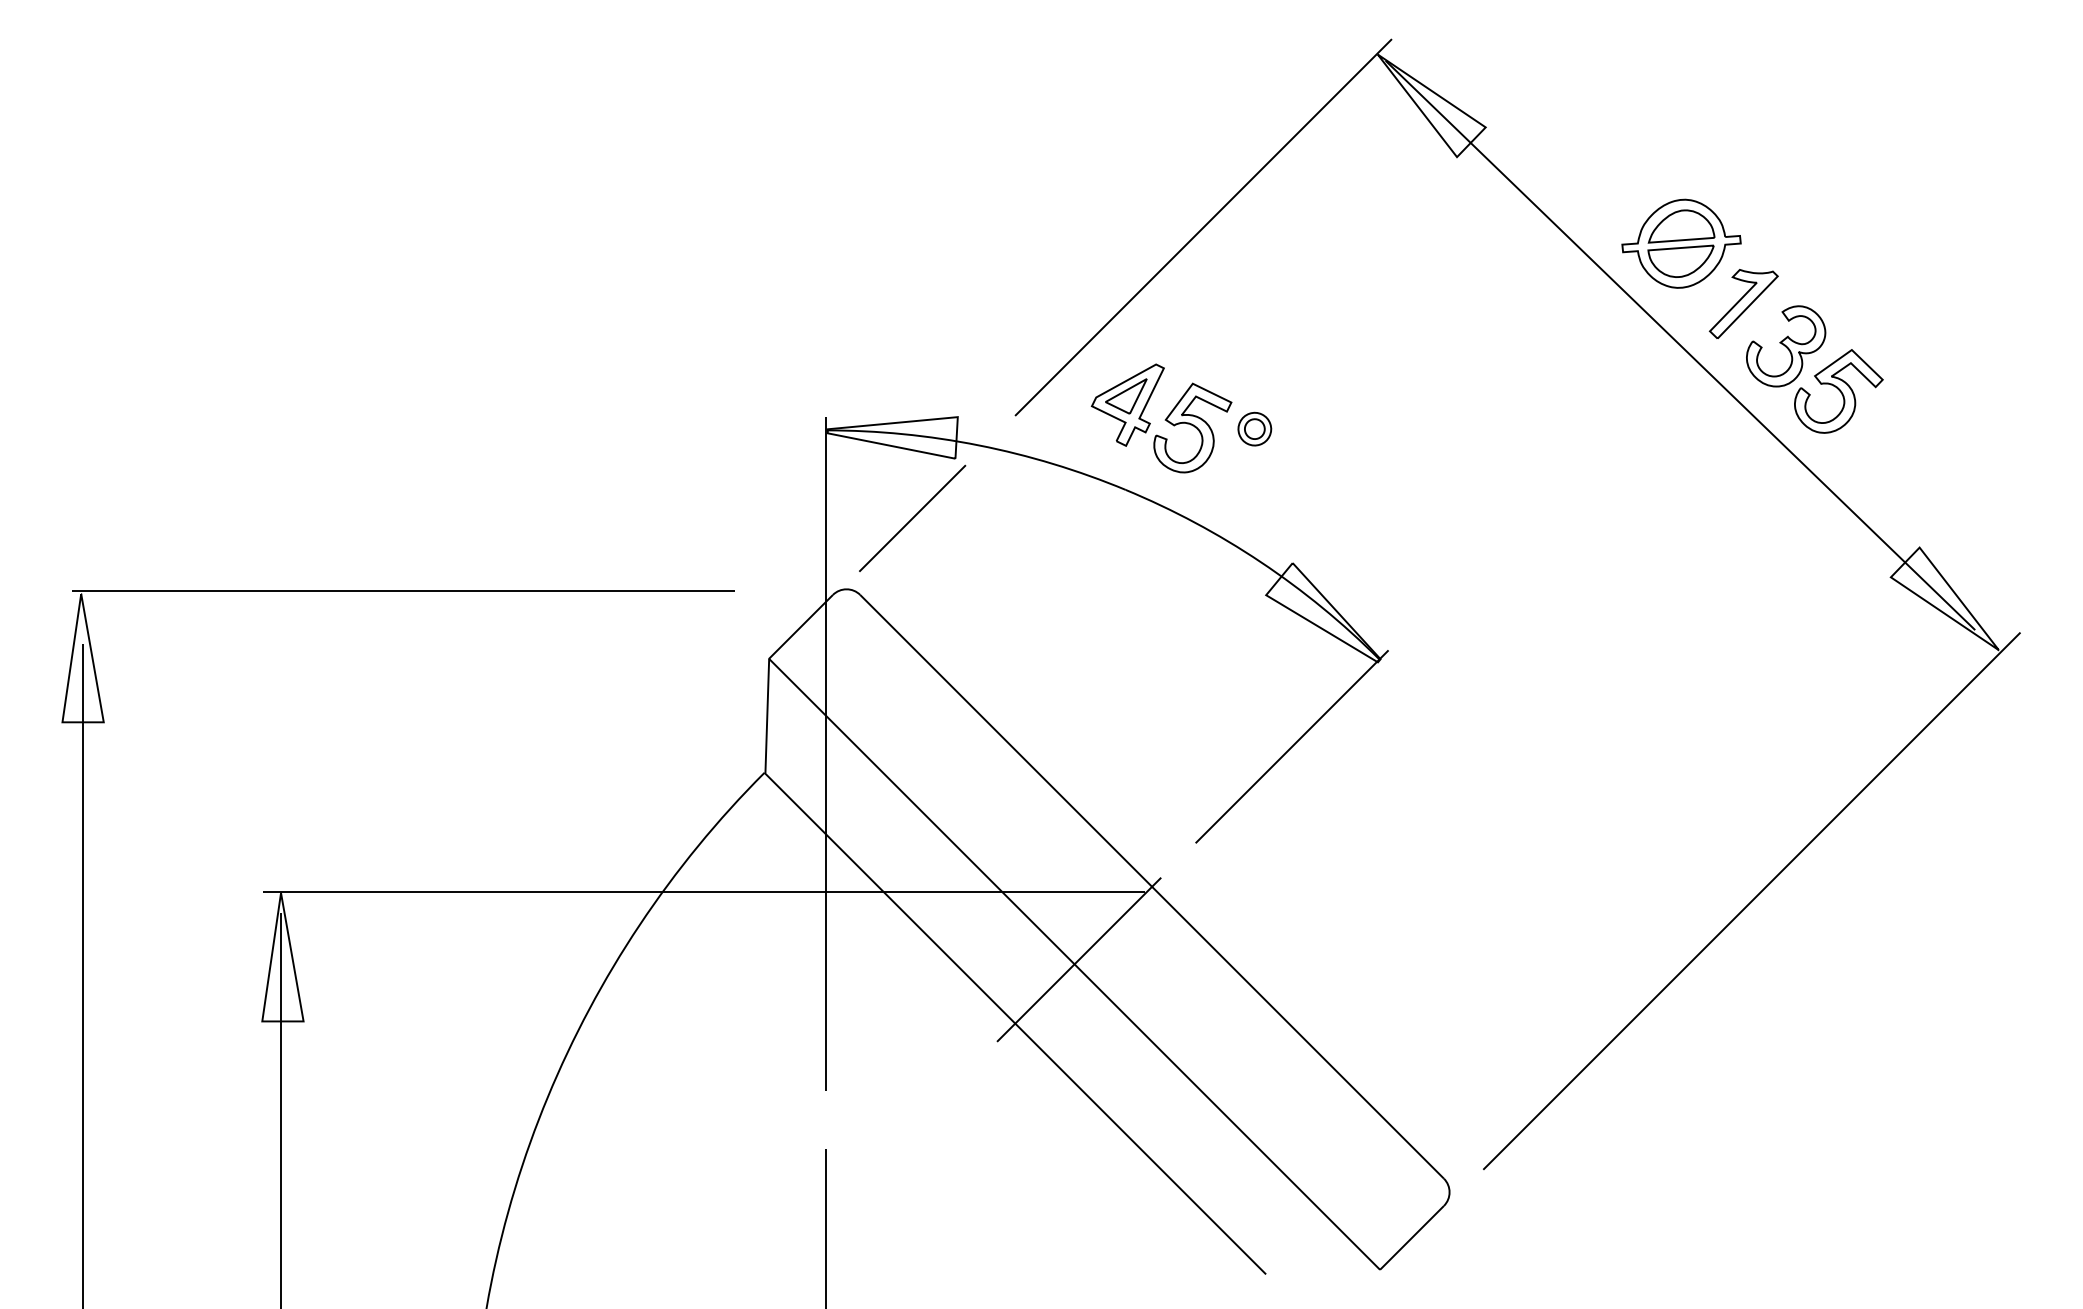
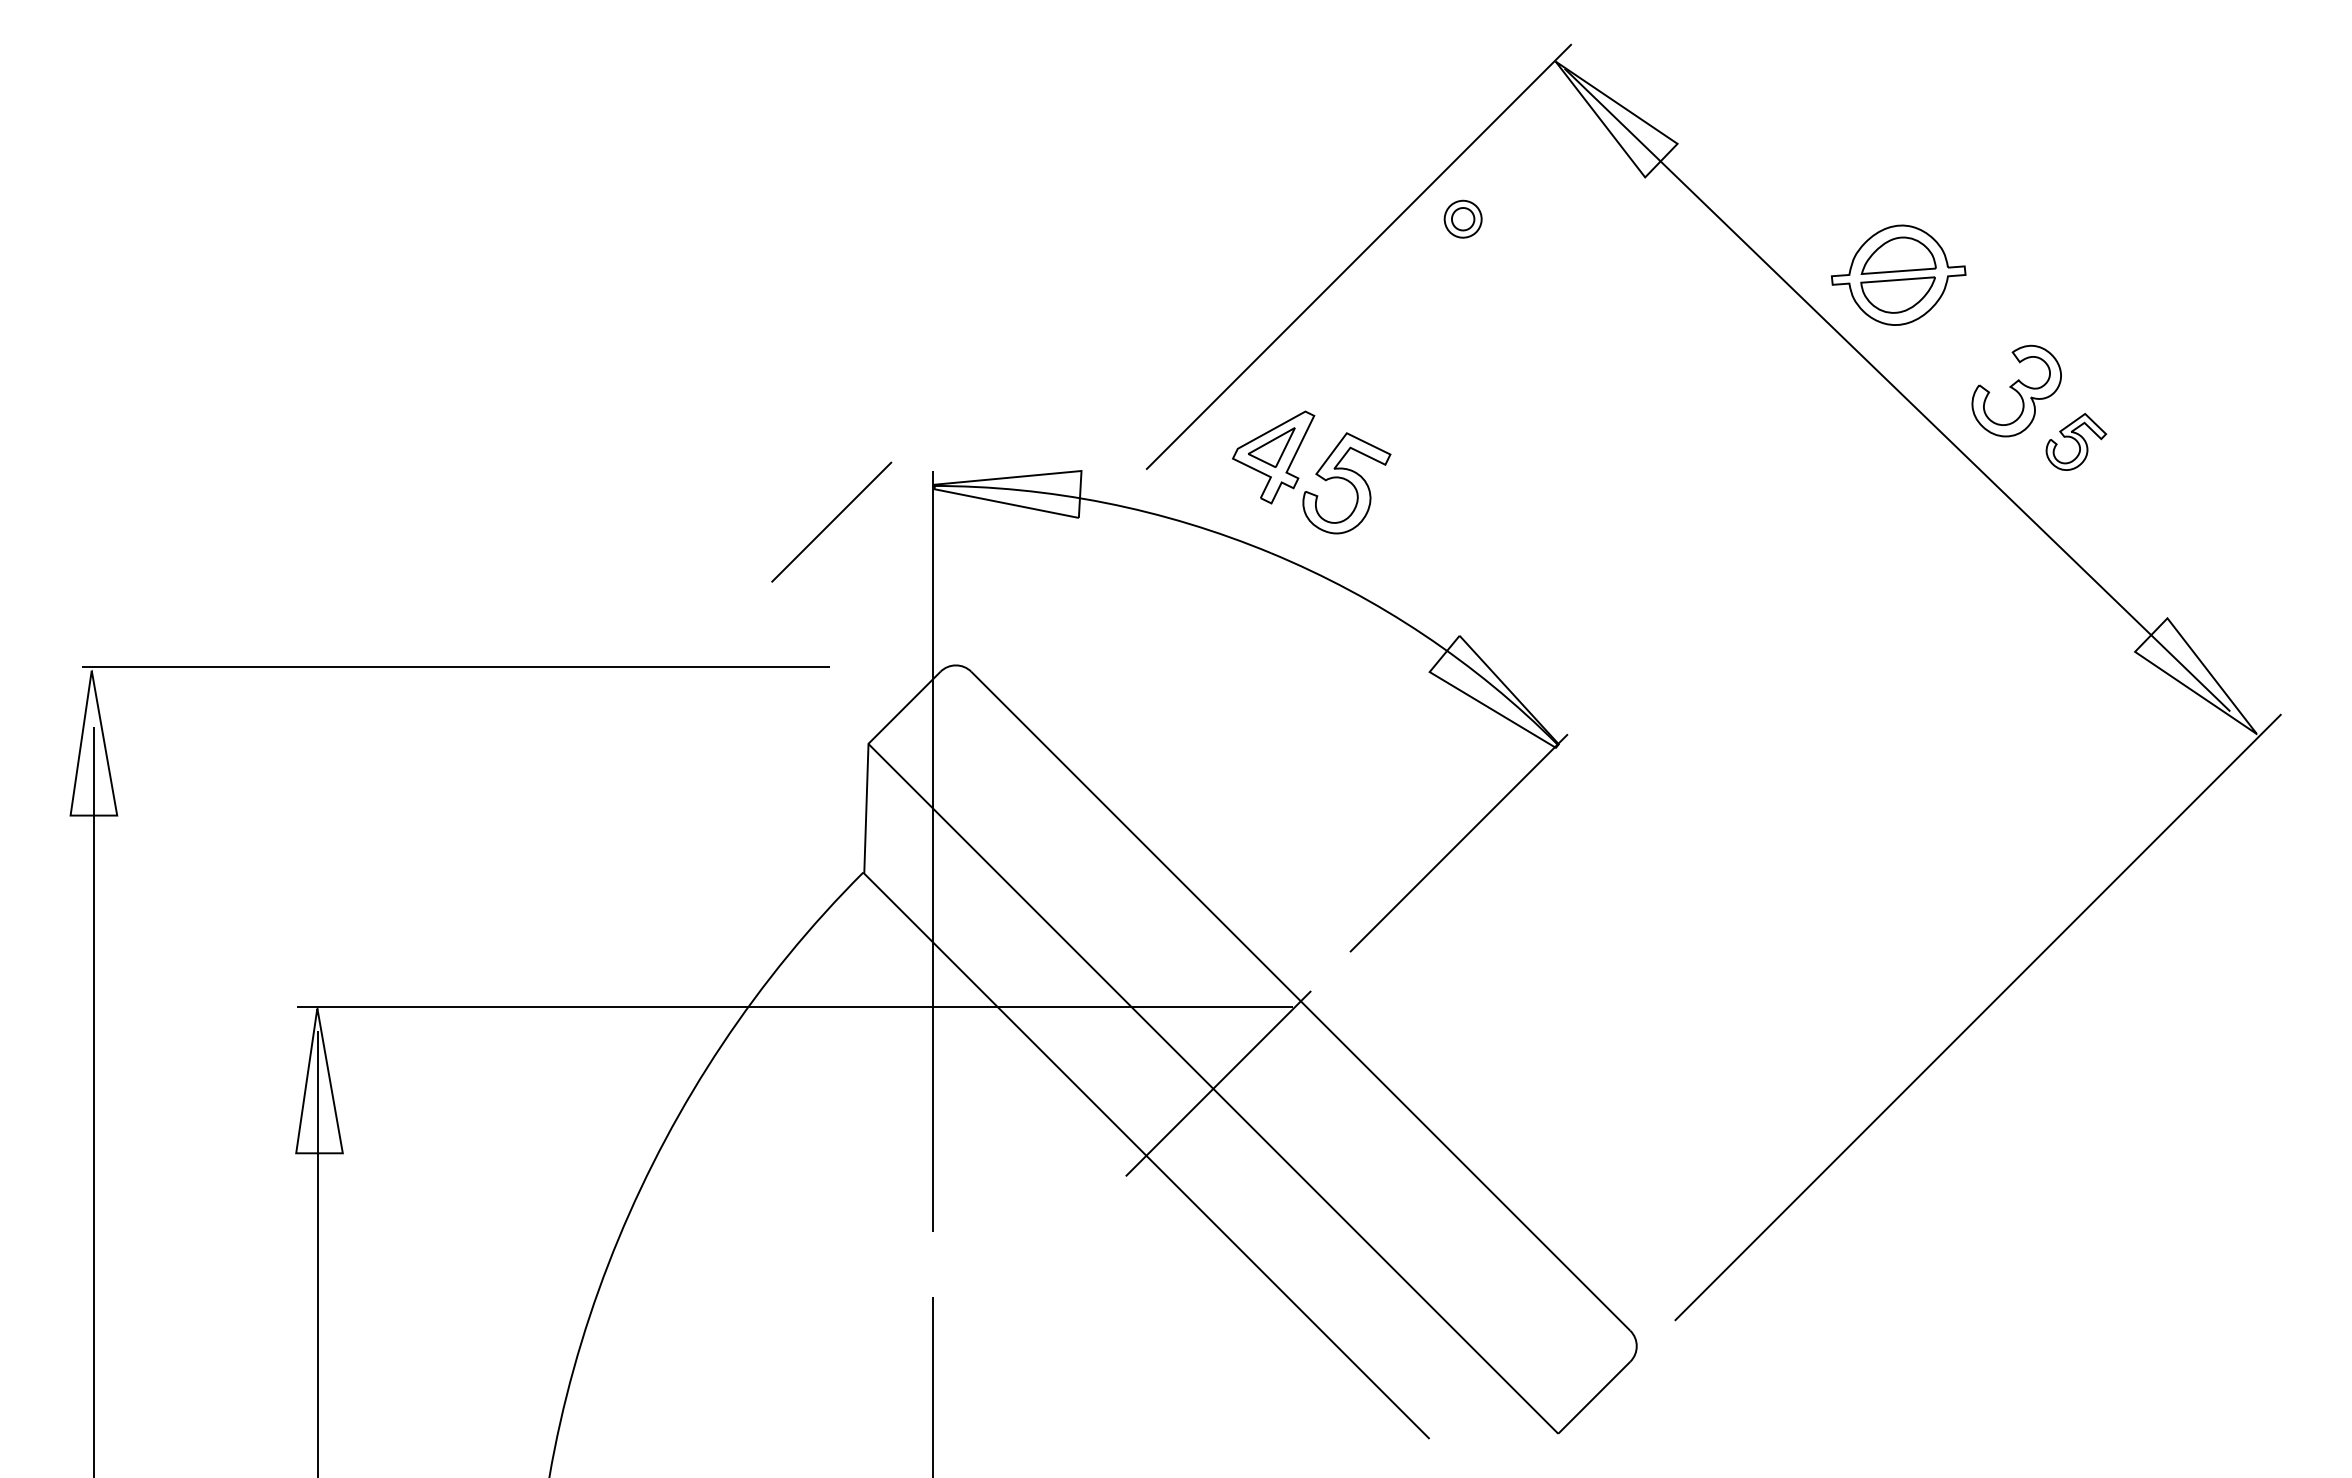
part: (1743, 303) -> (1968, 342), removed
part: (1838, 391) -> (2075, 442), size x0.6
part: (1254, 428) -> (1462, 218), moved
line: (912, 517) -> (831, 521), moved

